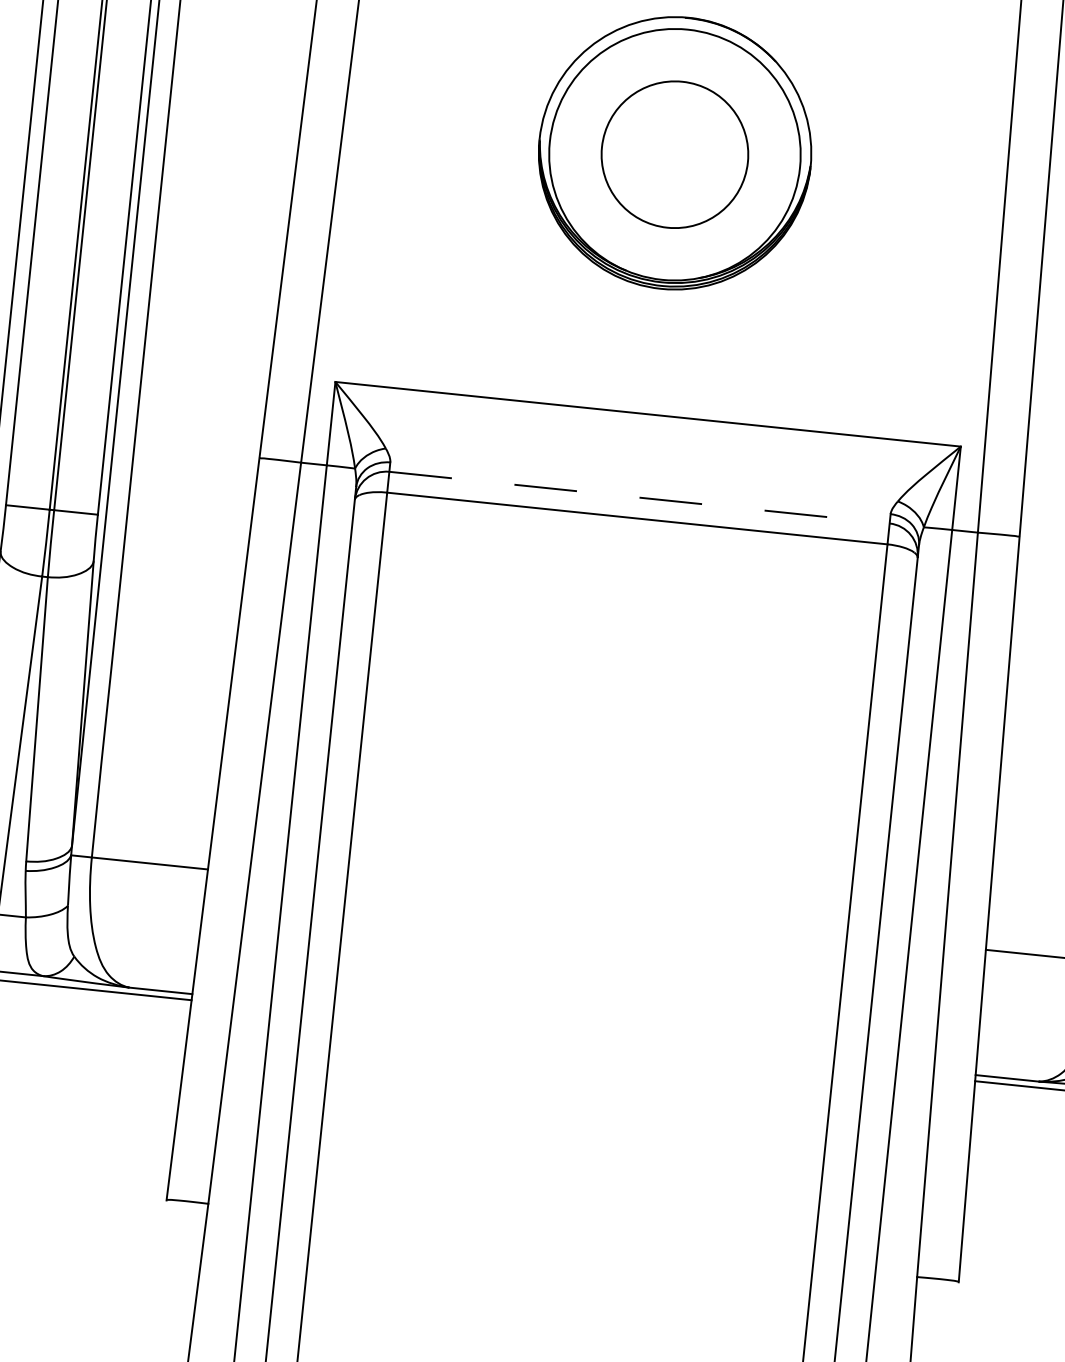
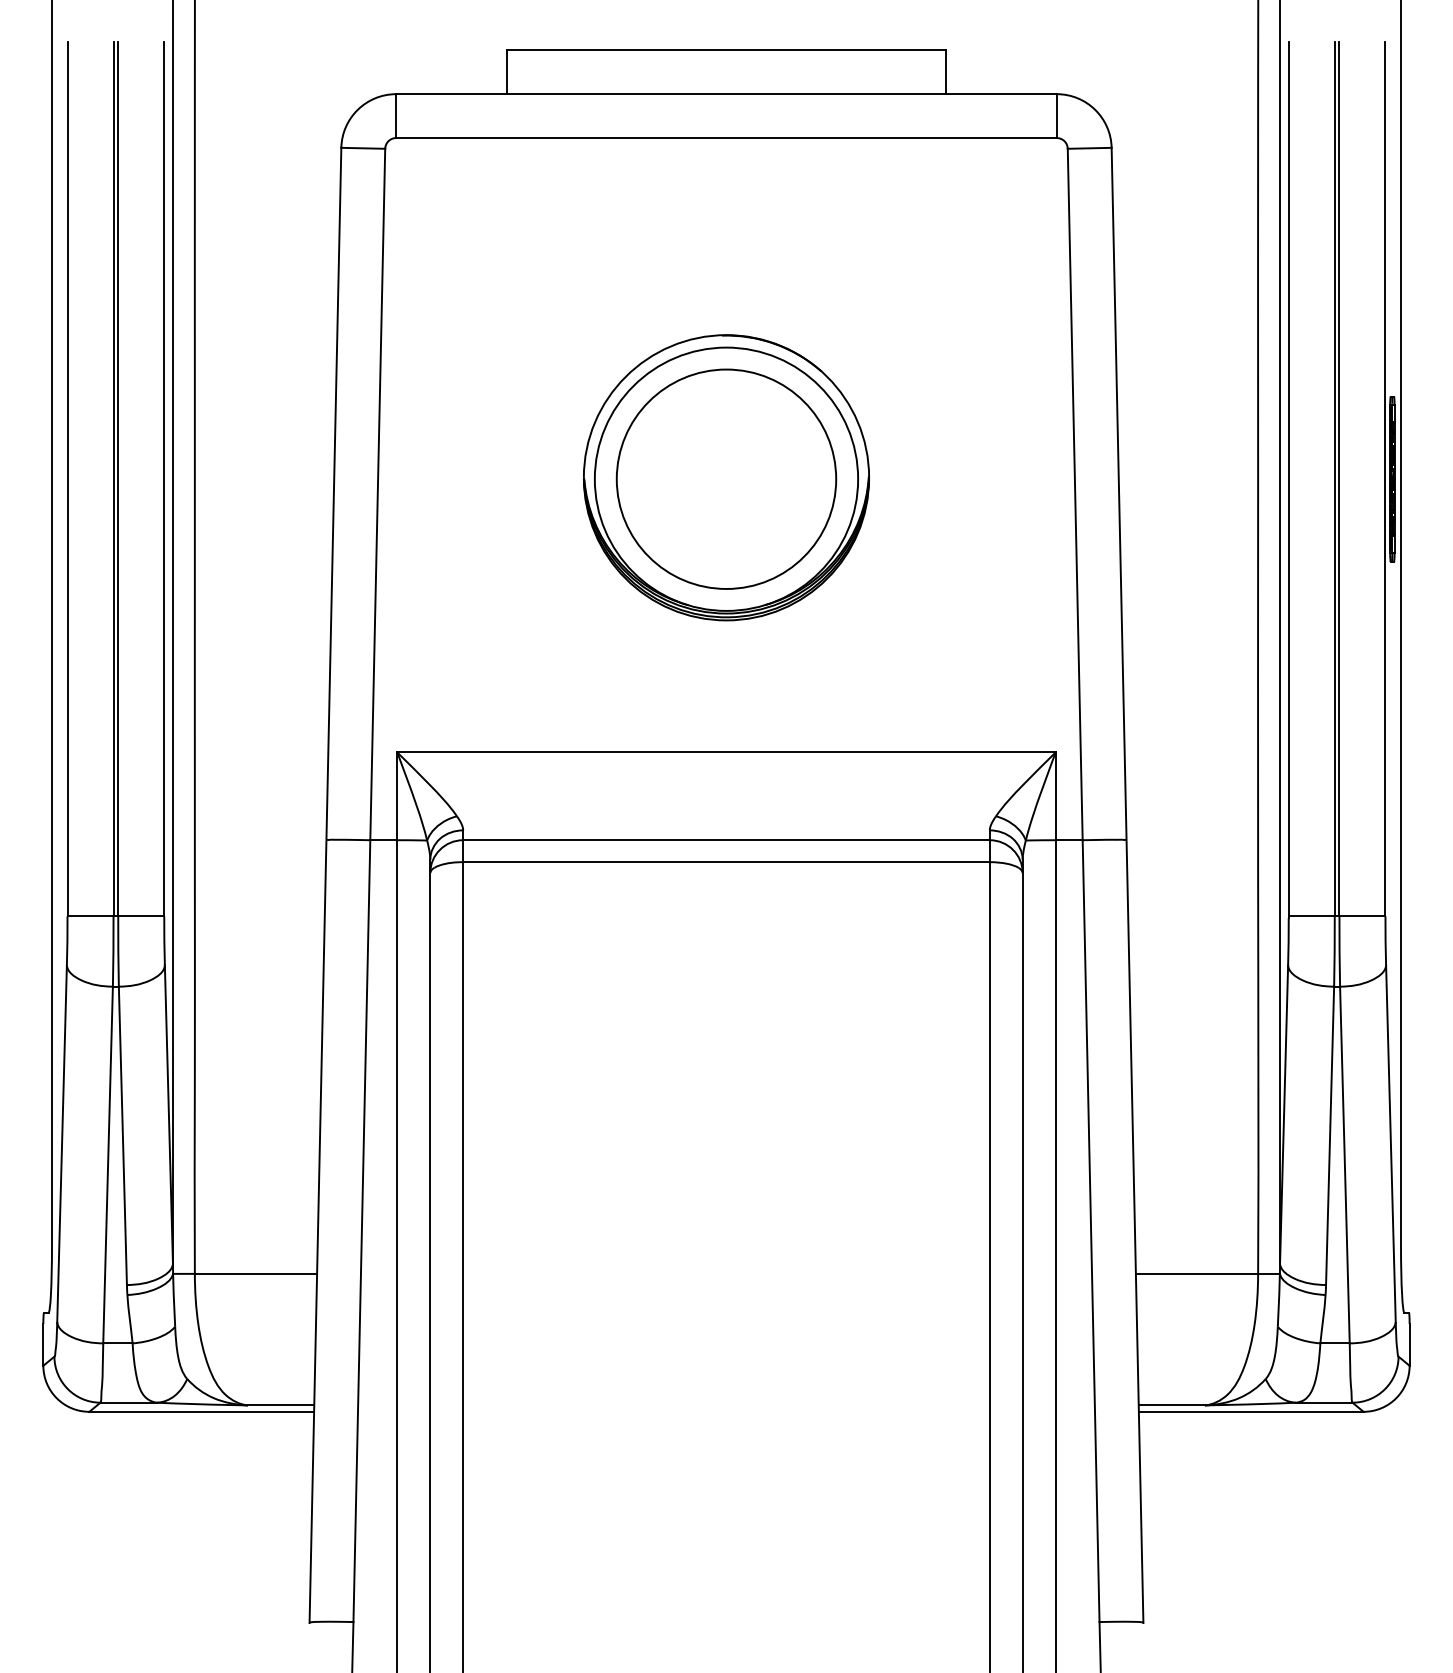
circle: (675, 154) -> (726, 478), size x1.43
line: (639, 497) -> (726, 840), dashed -> solid

